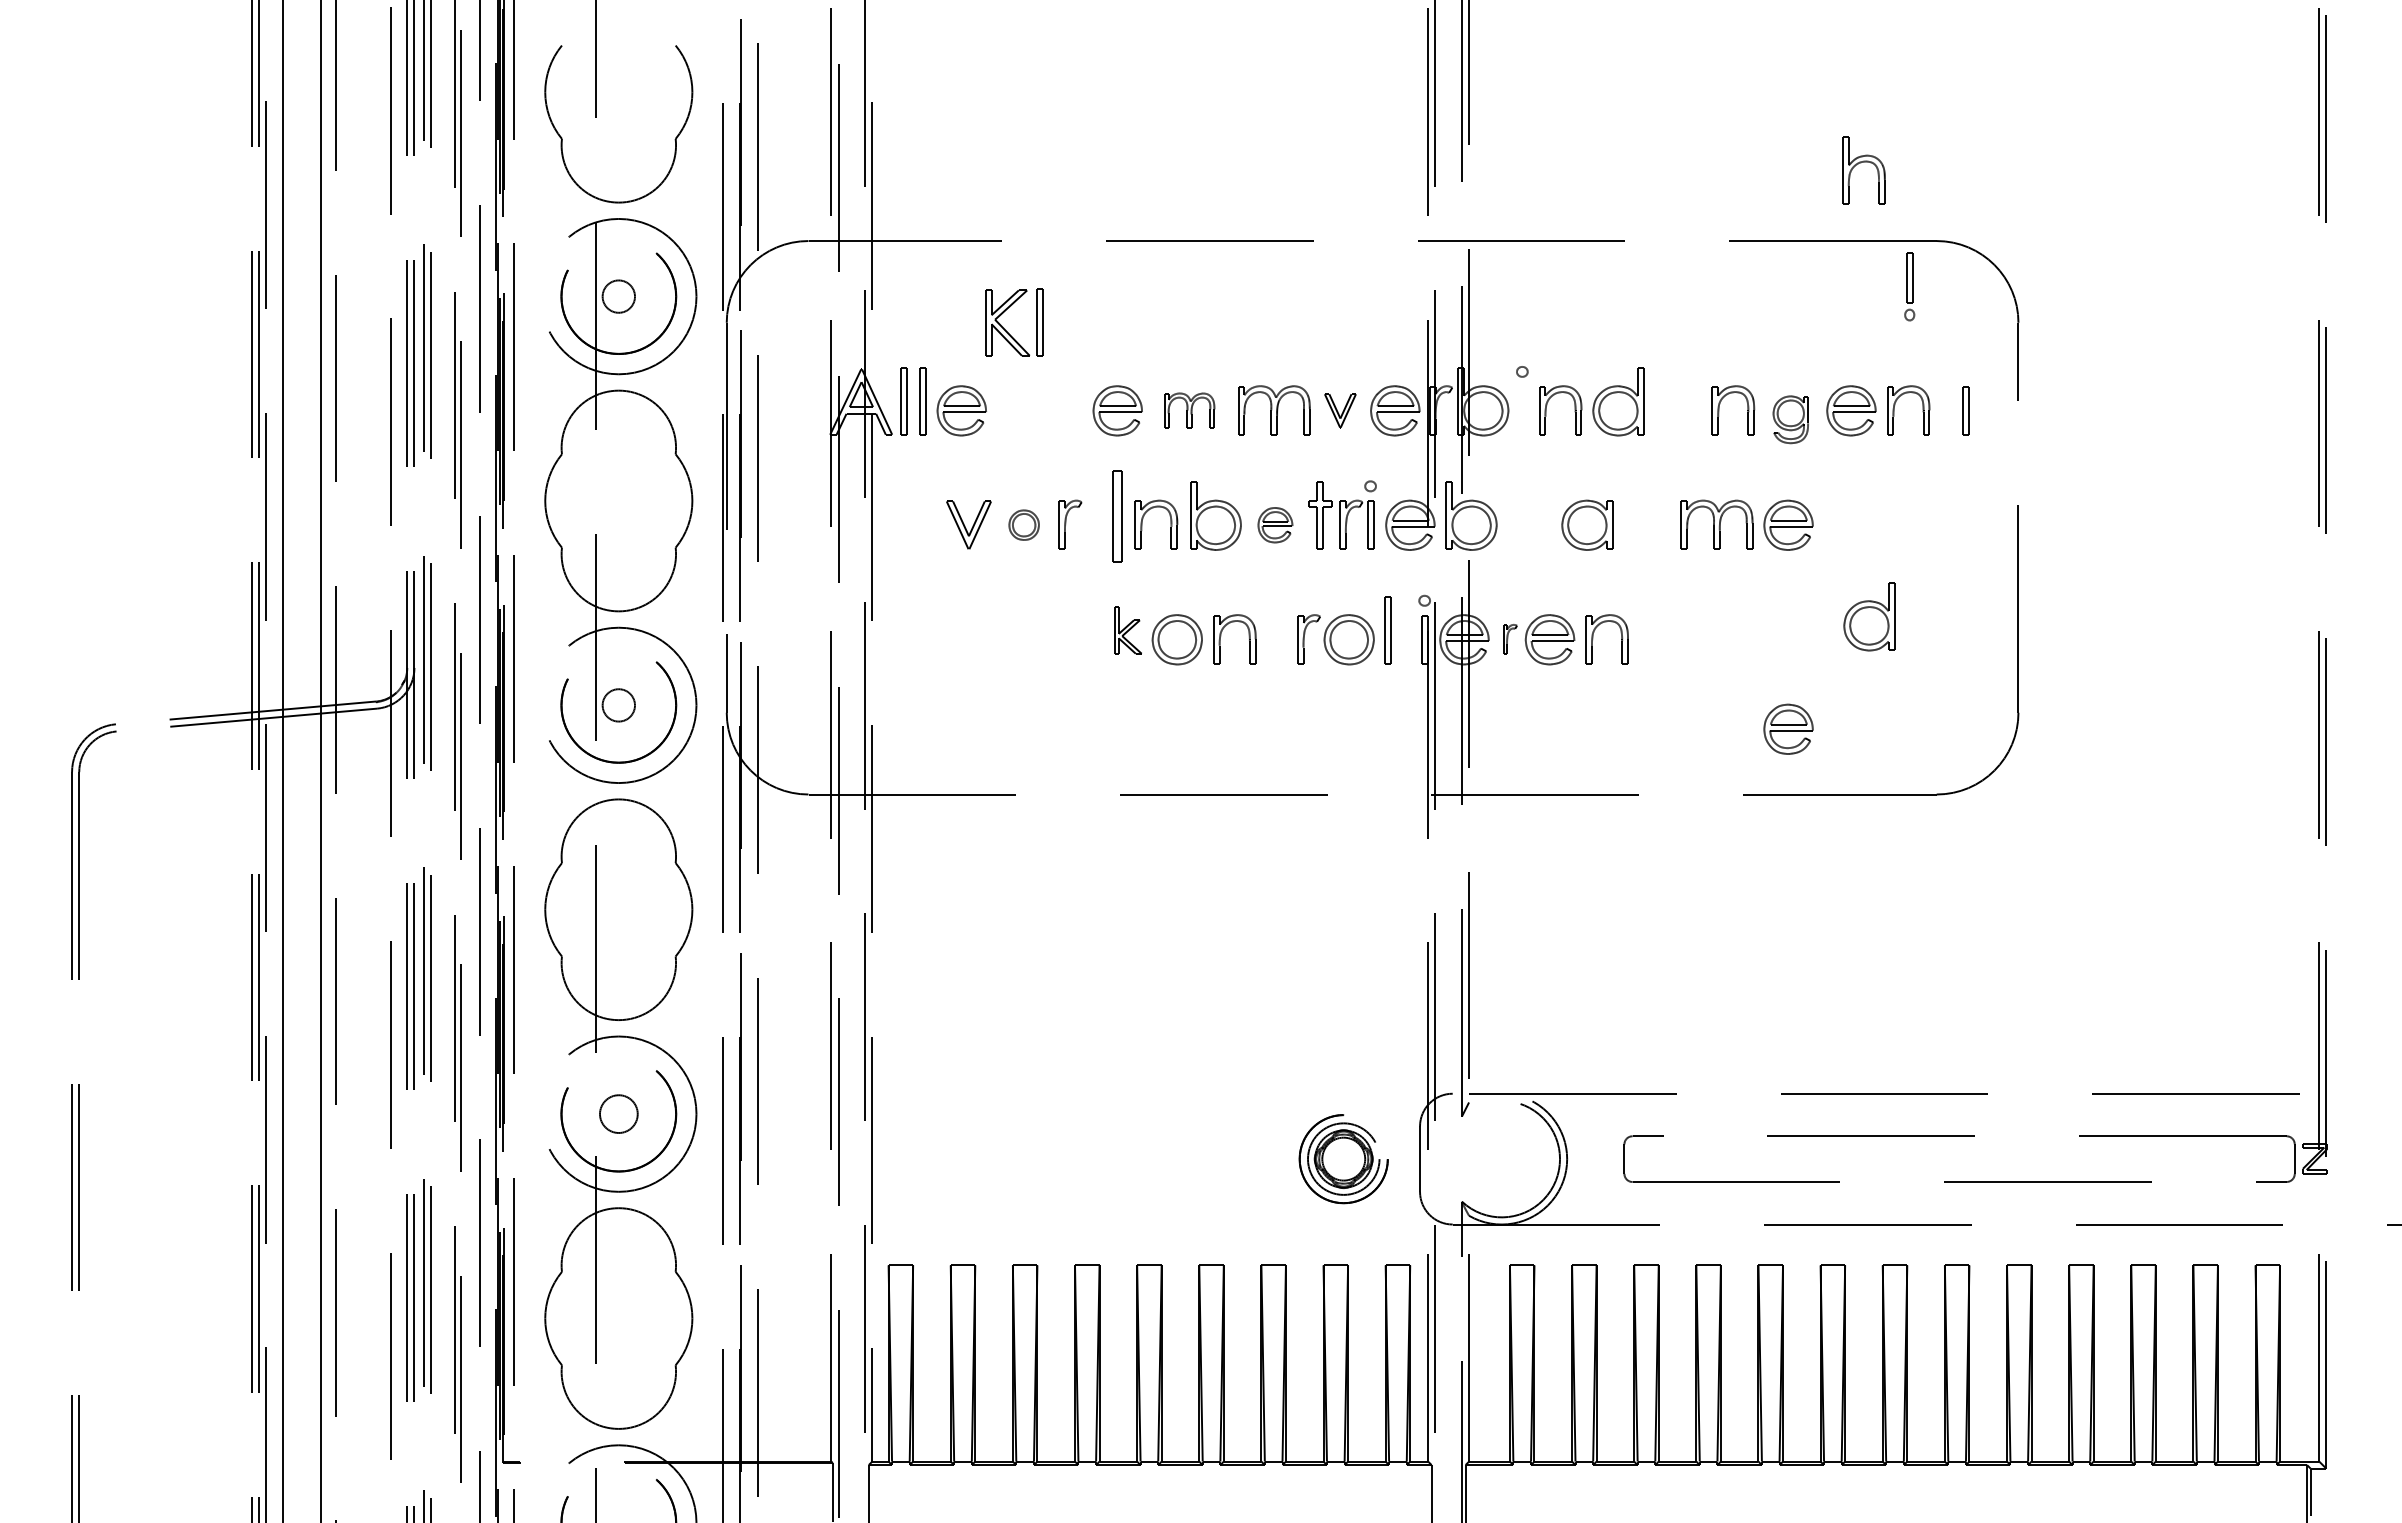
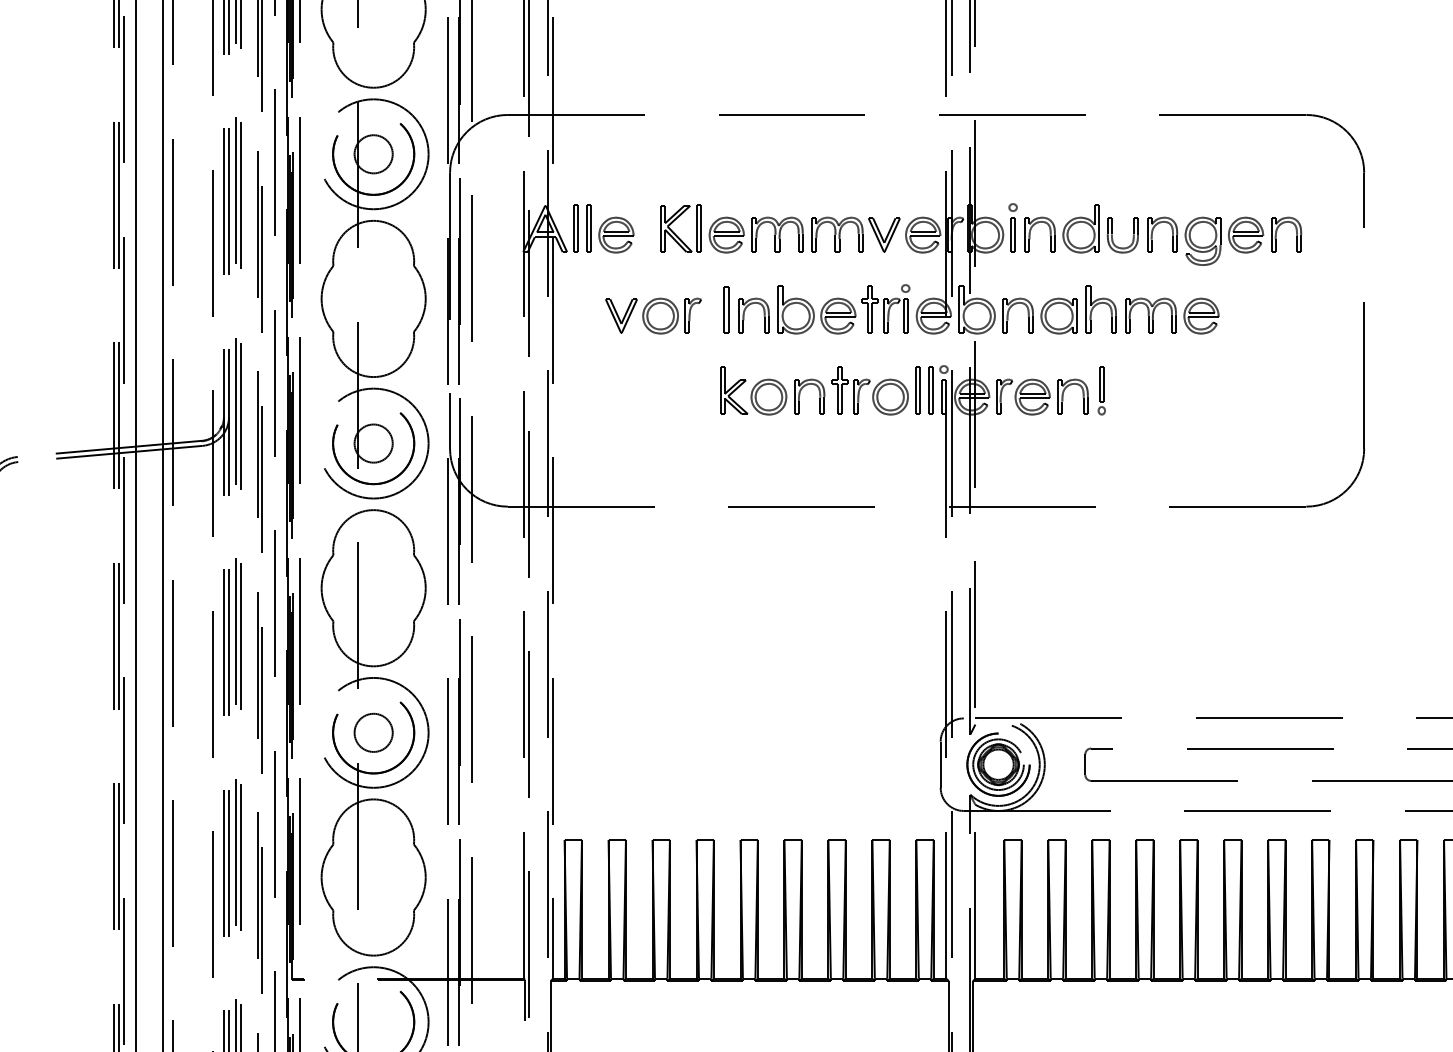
part: (1861, 163) -> (1099, 304), moved
part: (1909, 286) -> (1101, 390), moved
circle: (618, 296) -> (373, 154), size x1.67
part: (1006, 330) -> (675, 234), moved
part: (1189, 410) -> (777, 234), size x1.43
part: (1340, 410) -> (884, 234), size x1.43
part: (1965, 410) -> (1012, 234), moved
part: (1663, 415) -> (1112, 238), added
part: (1790, 419) -> (1202, 241), size x1.43
part: (1116, 516) -> (725, 309), size x0.71
part: (1516, 519) -> (1008, 312), added
part: (1023, 524) -> (660, 315), size x1.67
part: (1275, 524) -> (838, 315), size x1.43
part: (1869, 616) -> (1258, 380), removed
part: (1127, 630) -> (733, 390), size x1.43
part: (1277, 630) -> (839, 390), added
part: (1405, 630) -> (930, 390), added
part: (1510, 639) -> (1004, 396), size x1.67
circle: (618, 705) -> (373, 443), size x1.67
part: (1788, 728) -> (1201, 459), removed
circle: (618, 1113) -> (373, 732), size x1.43
part: (1343, 1159) -> (998, 764), moved

